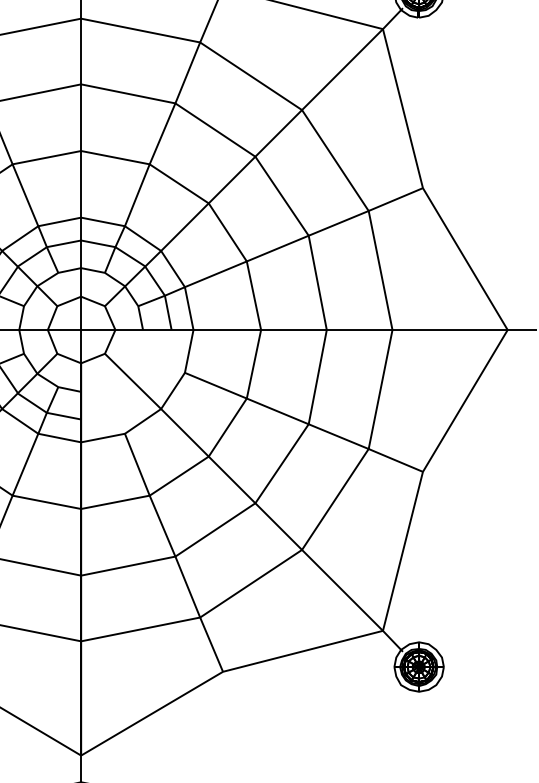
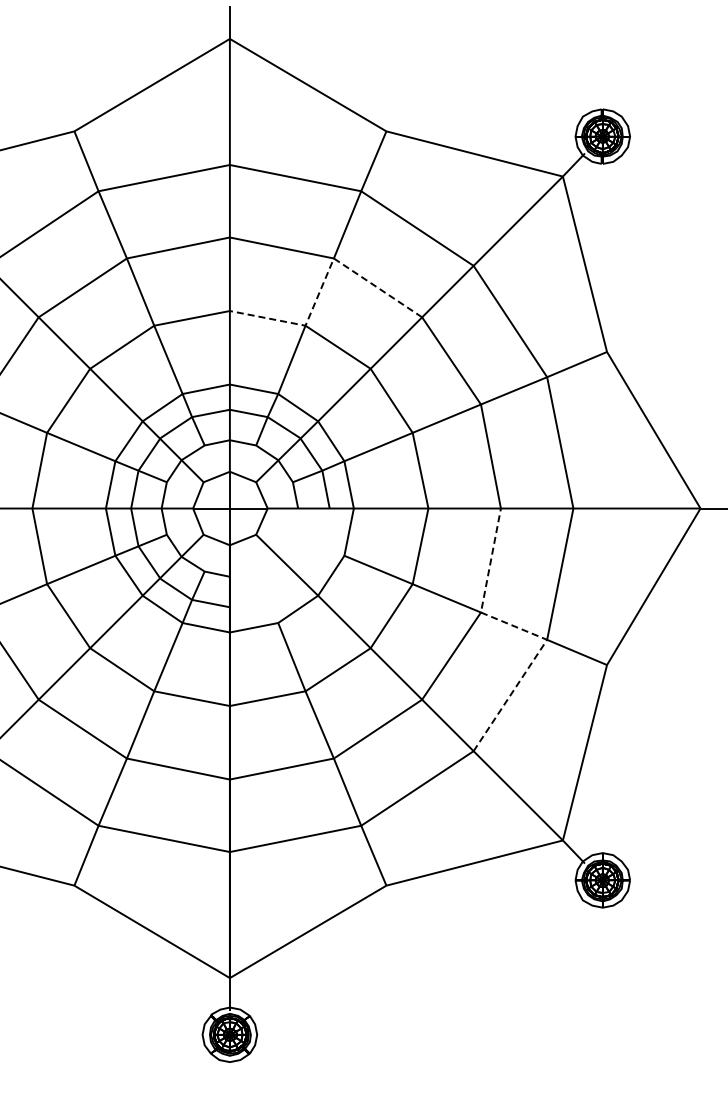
line: (167, 121) -> (325, 278), solid -> dashed
line: (349, 441) -> (526, 631), solid -> dashed

